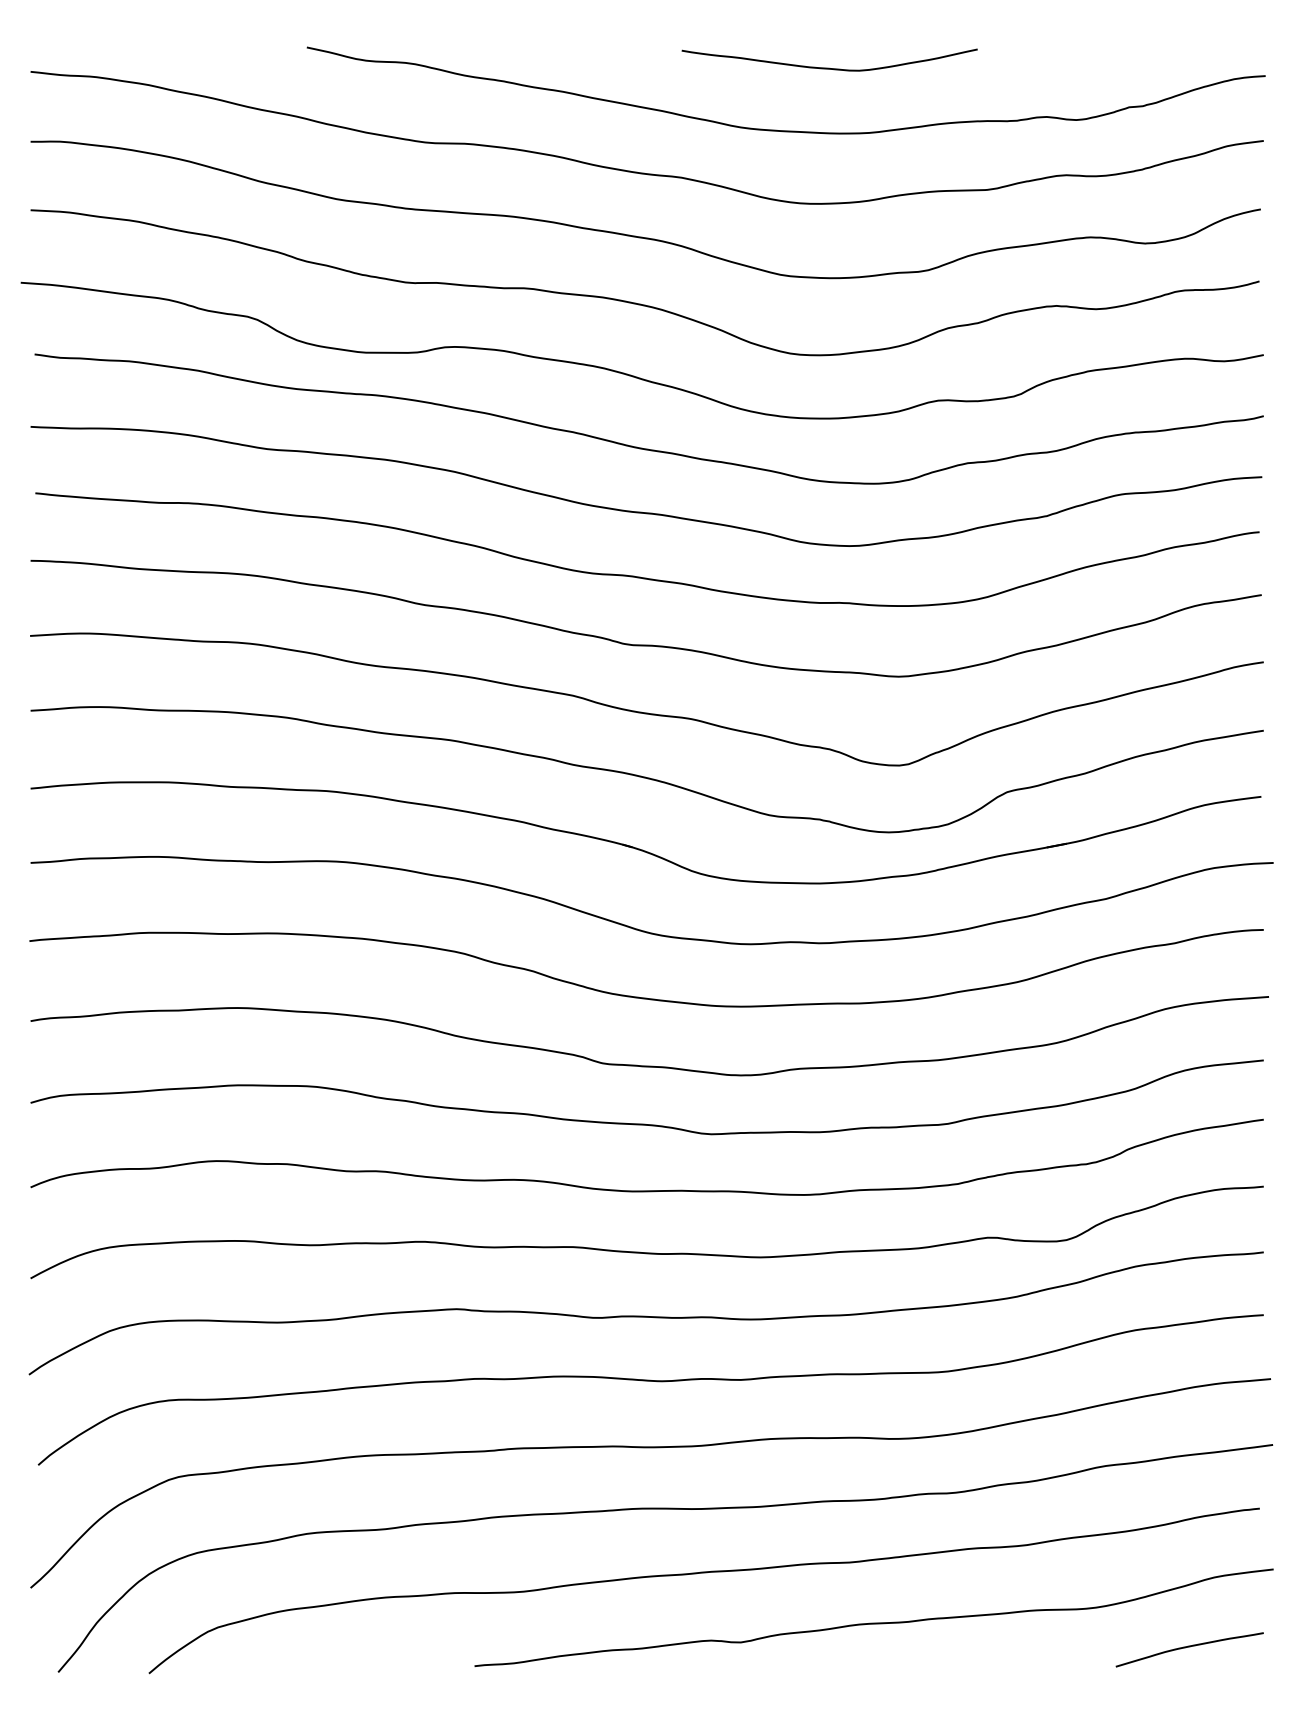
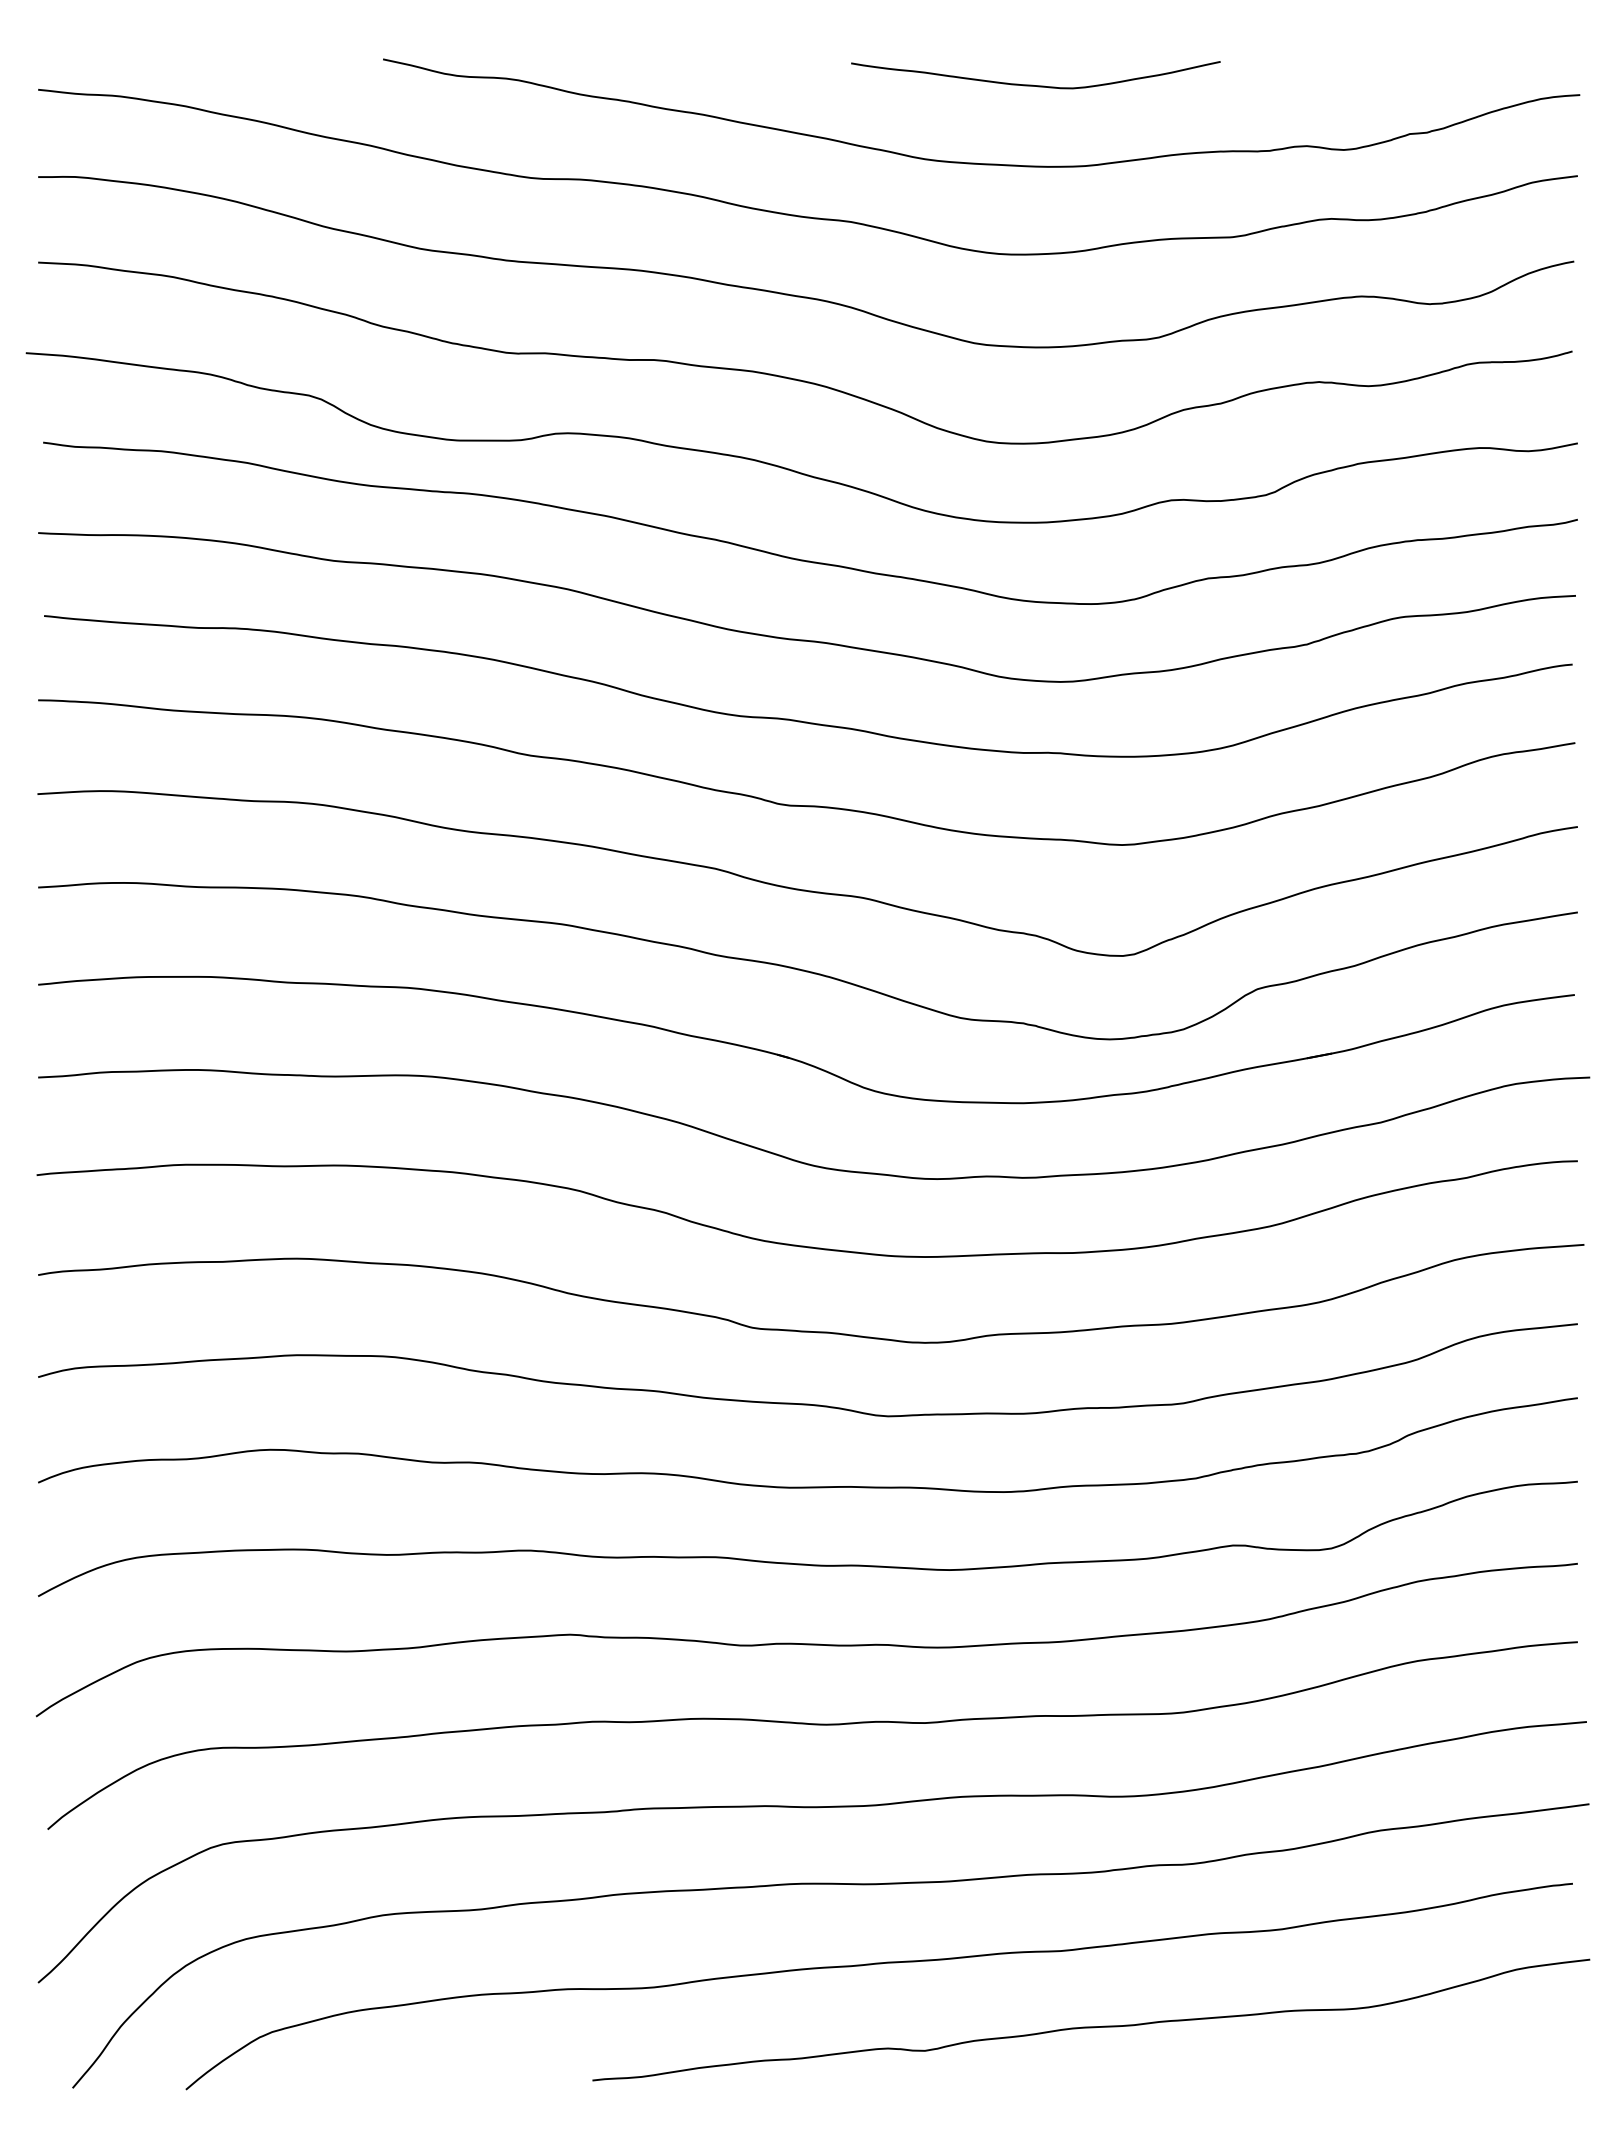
curve: (1188, 1647) -> (1483, 2057), removed

